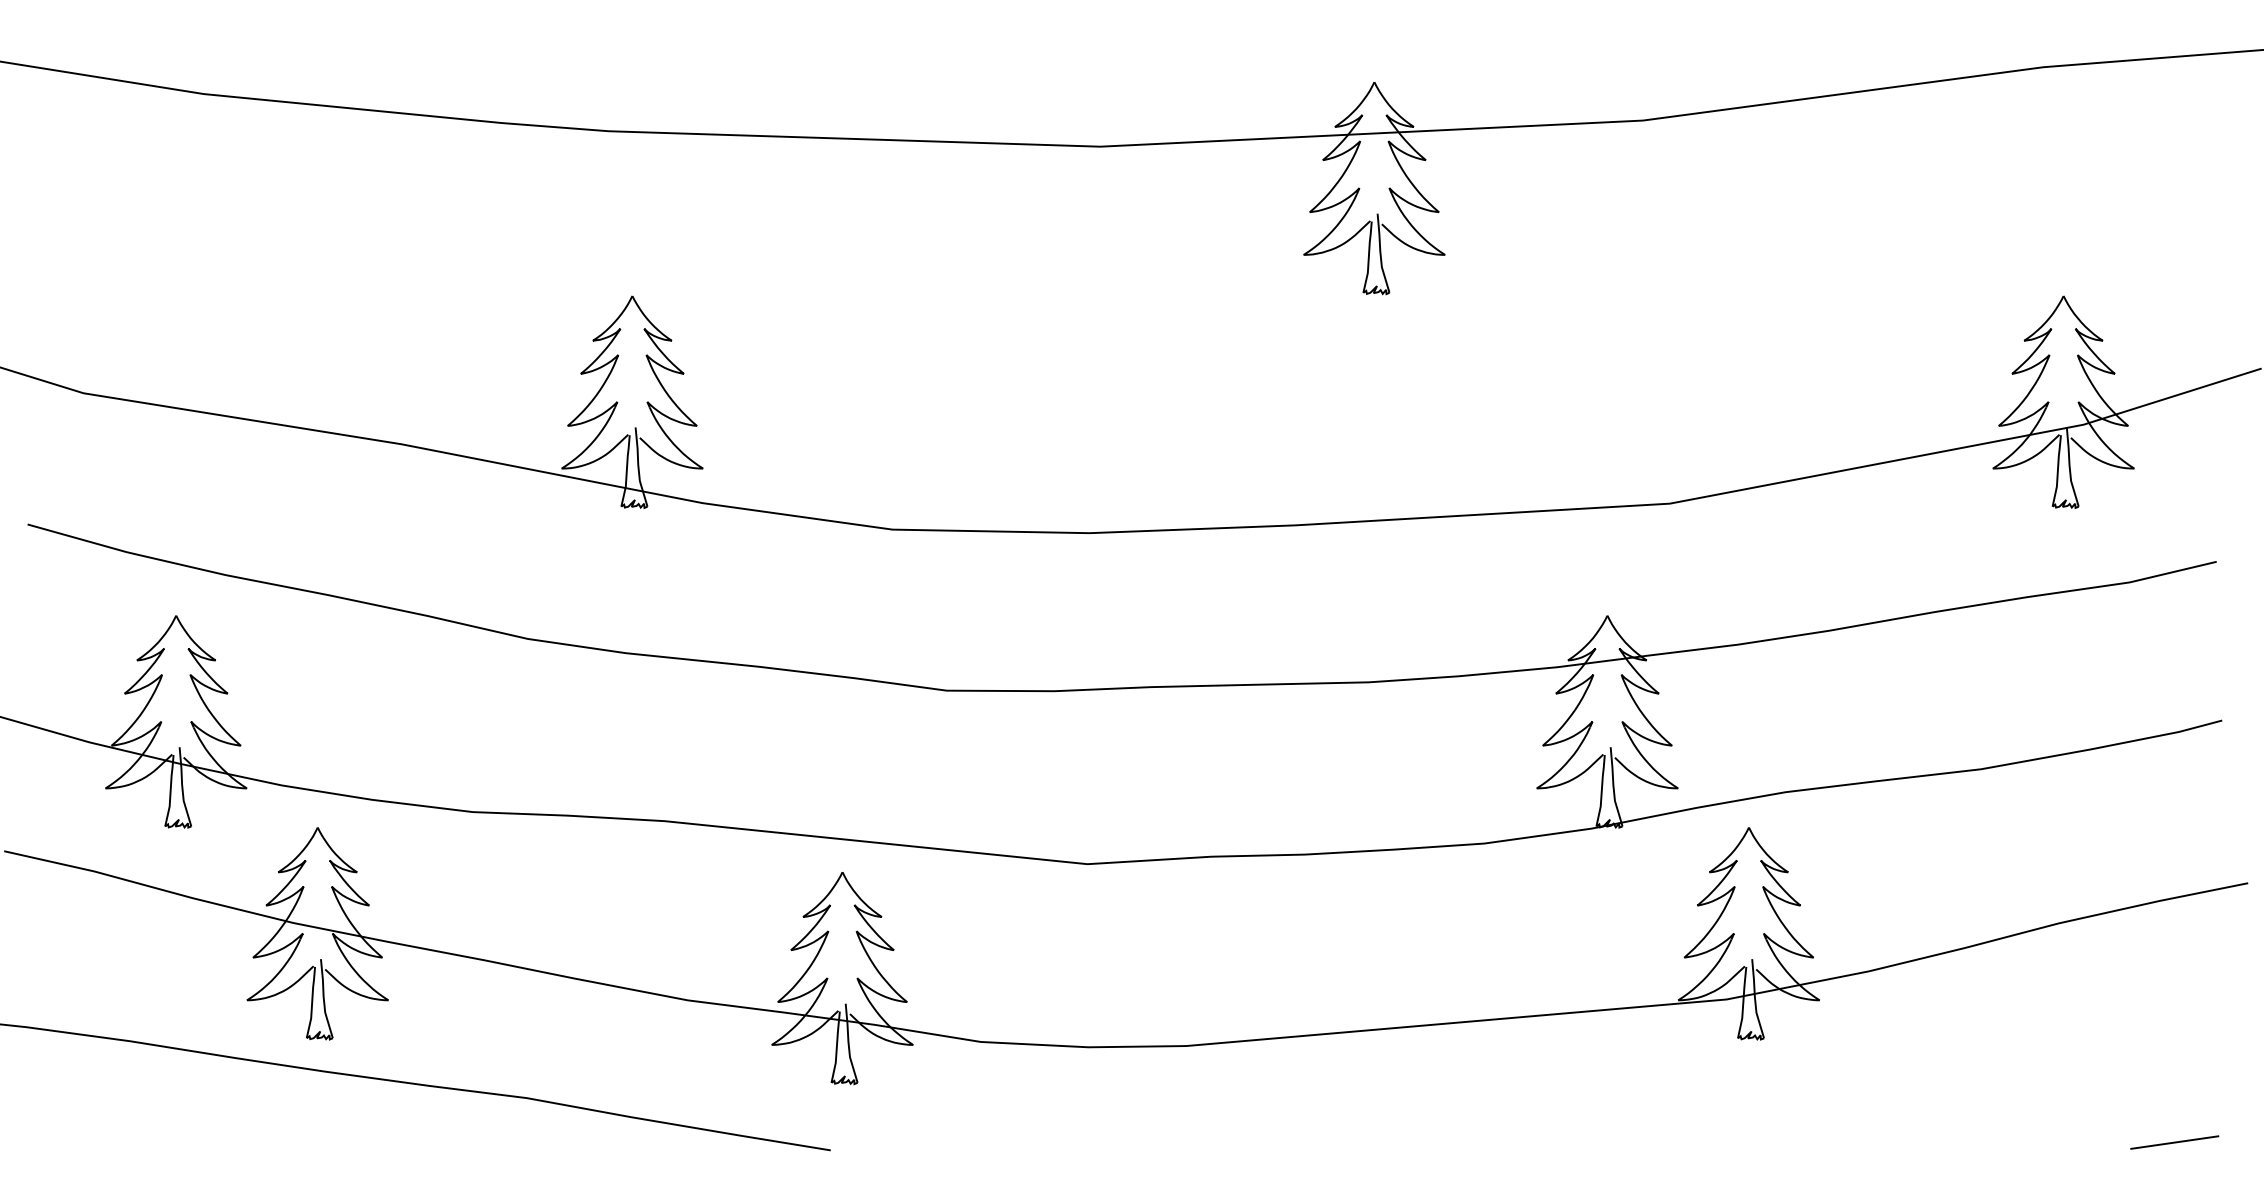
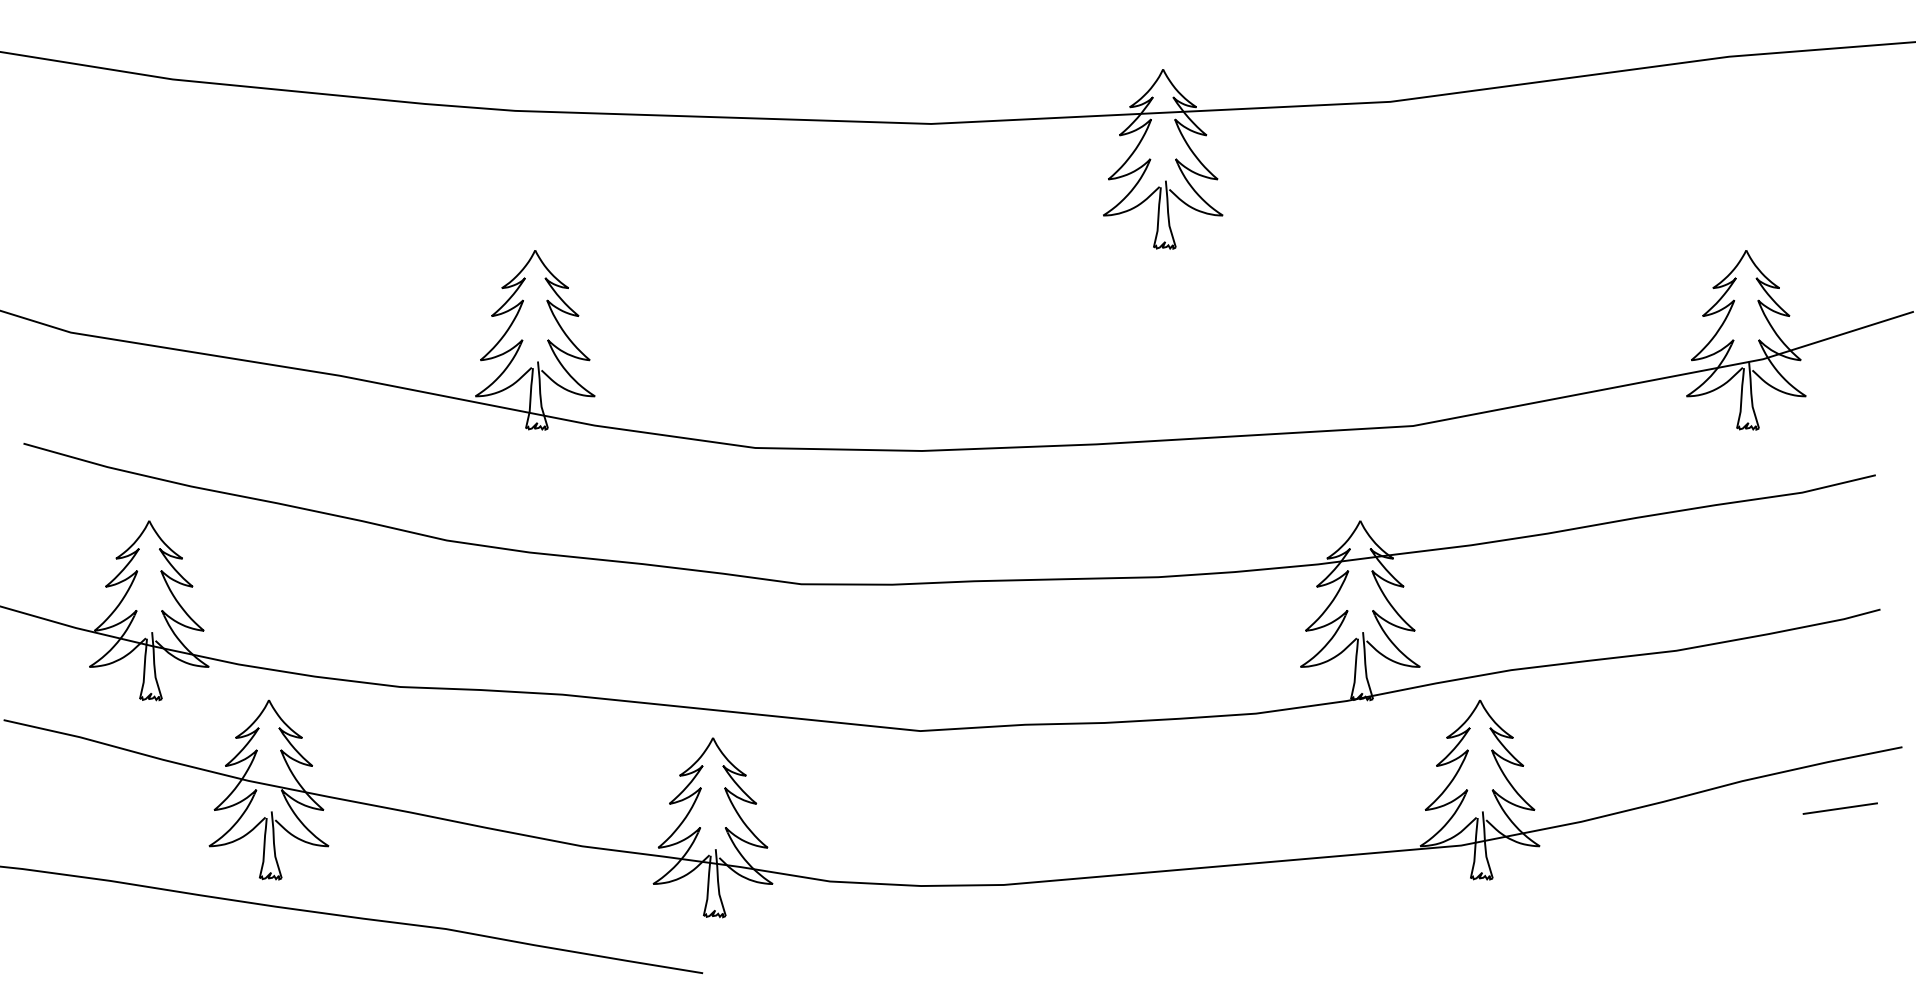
line: (2173, 1142) -> (1839, 808), moved

